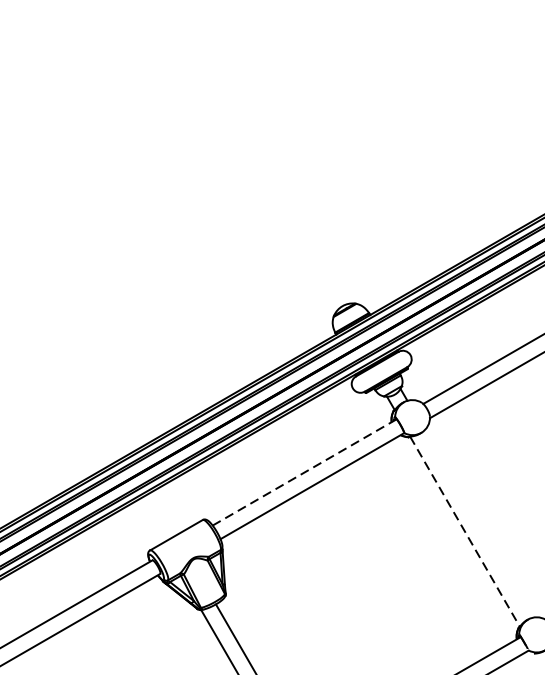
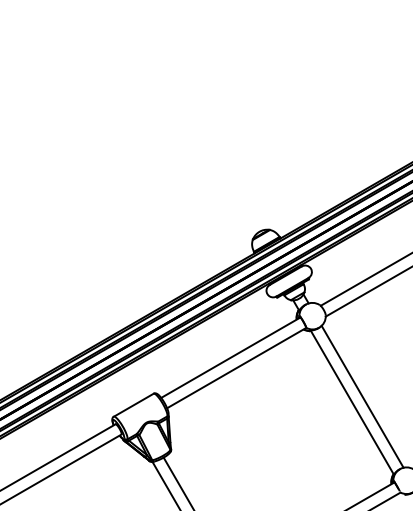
line: (304, 472) -> (230, 357), dashed -> solid
line: (478, 523) -> (362, 396), added
line: (465, 532) -> (352, 403), dashed -> solid

